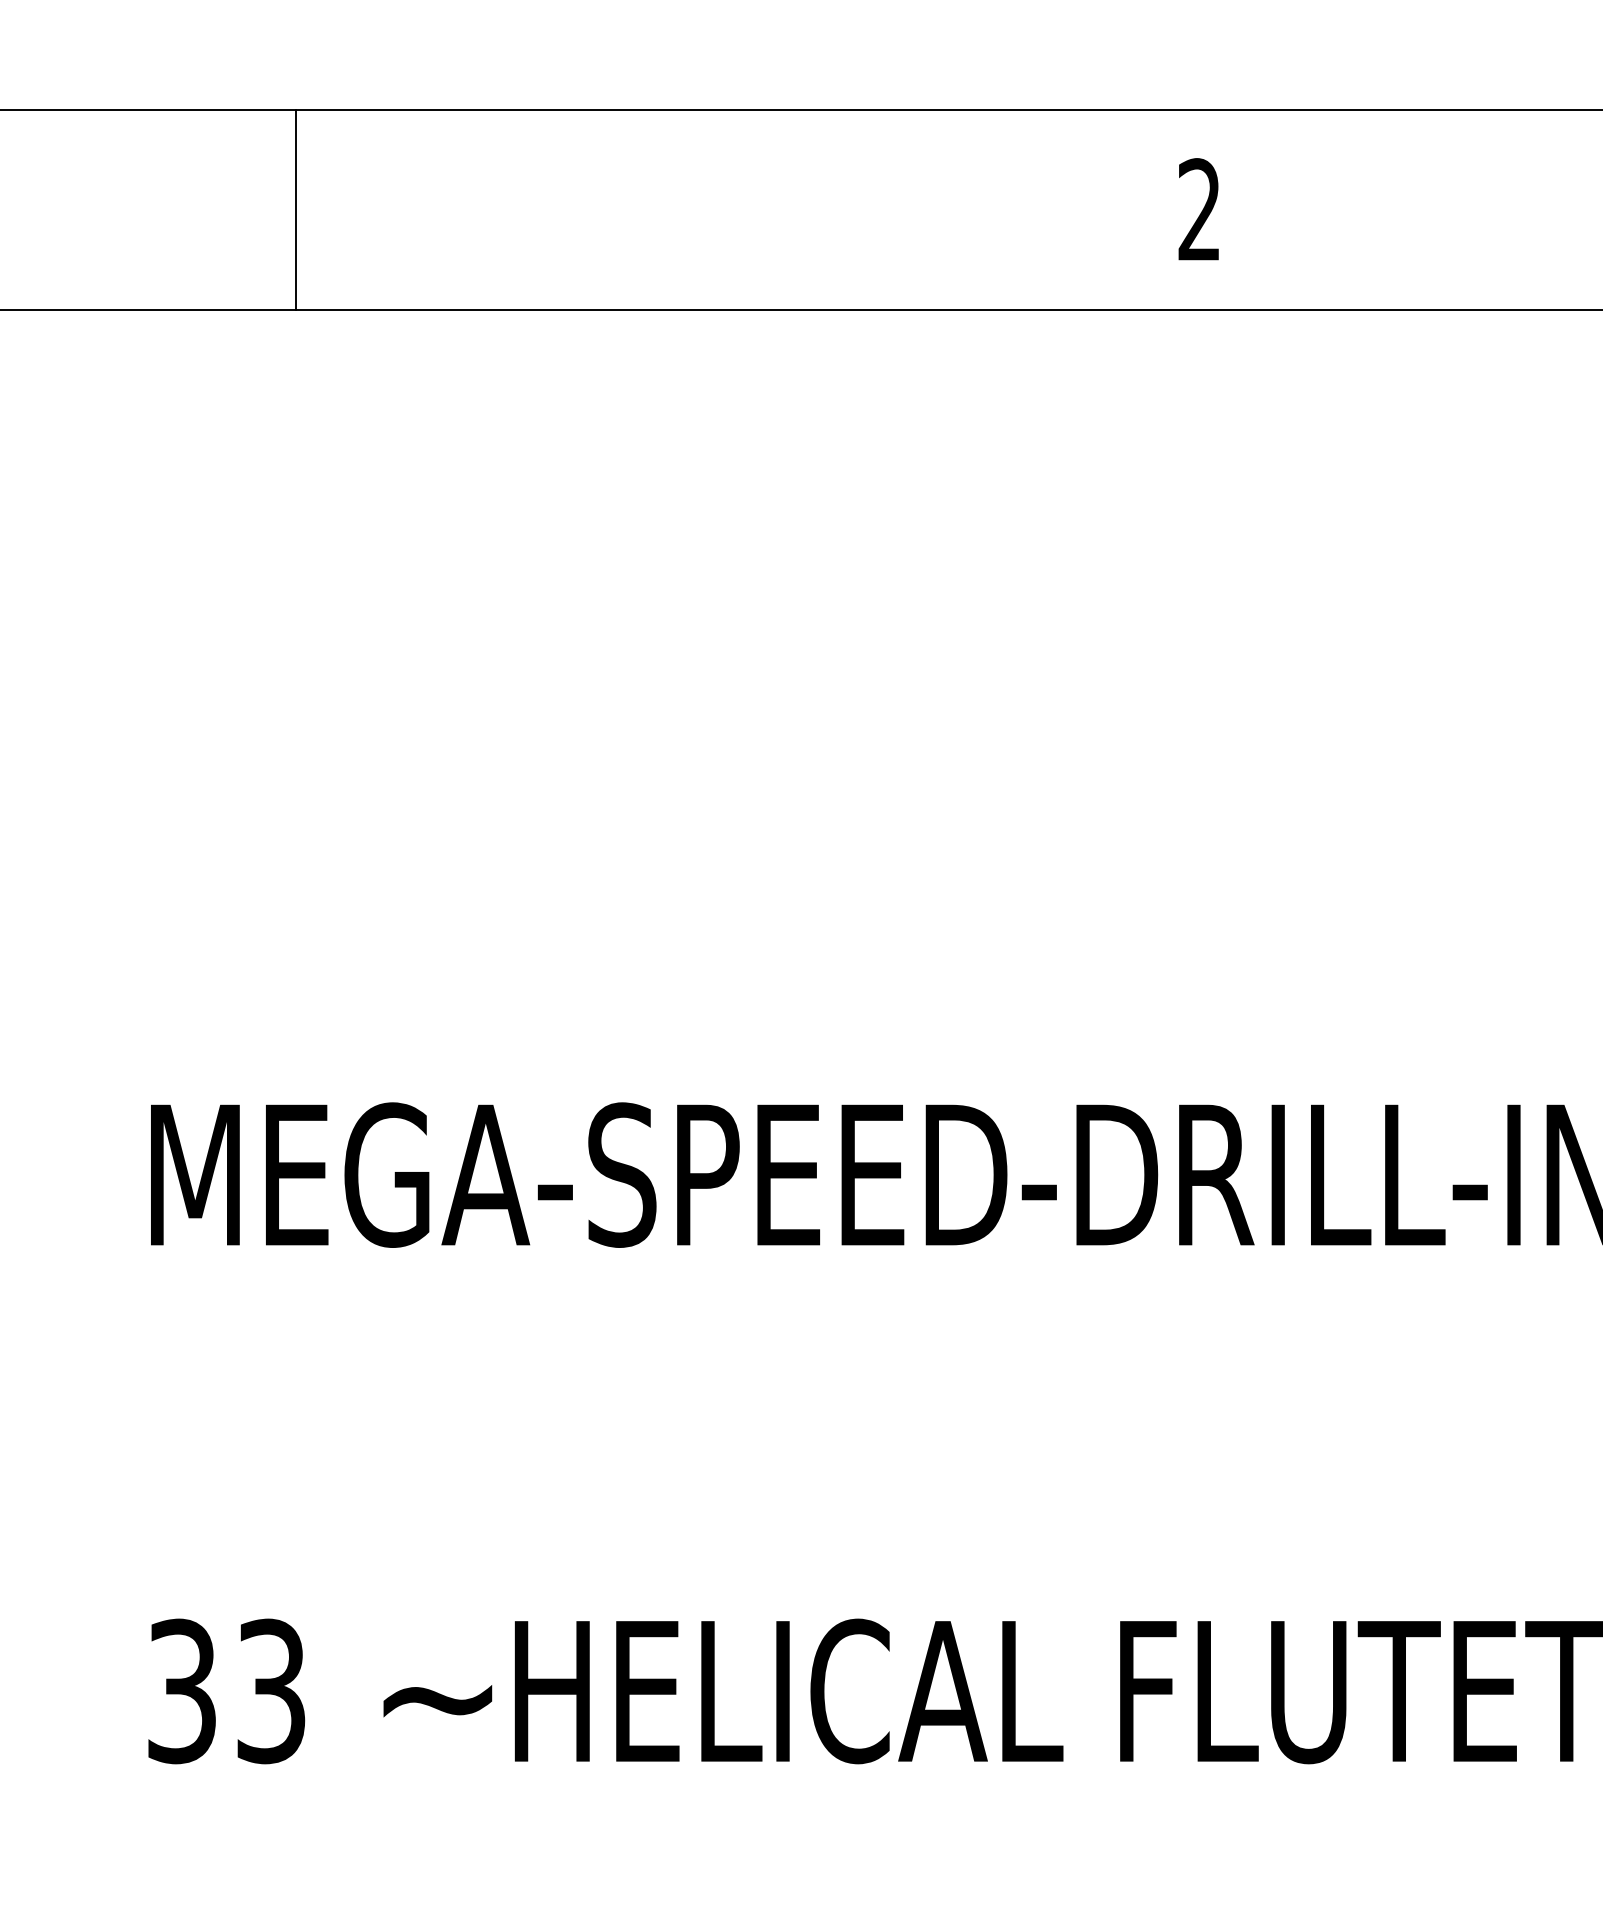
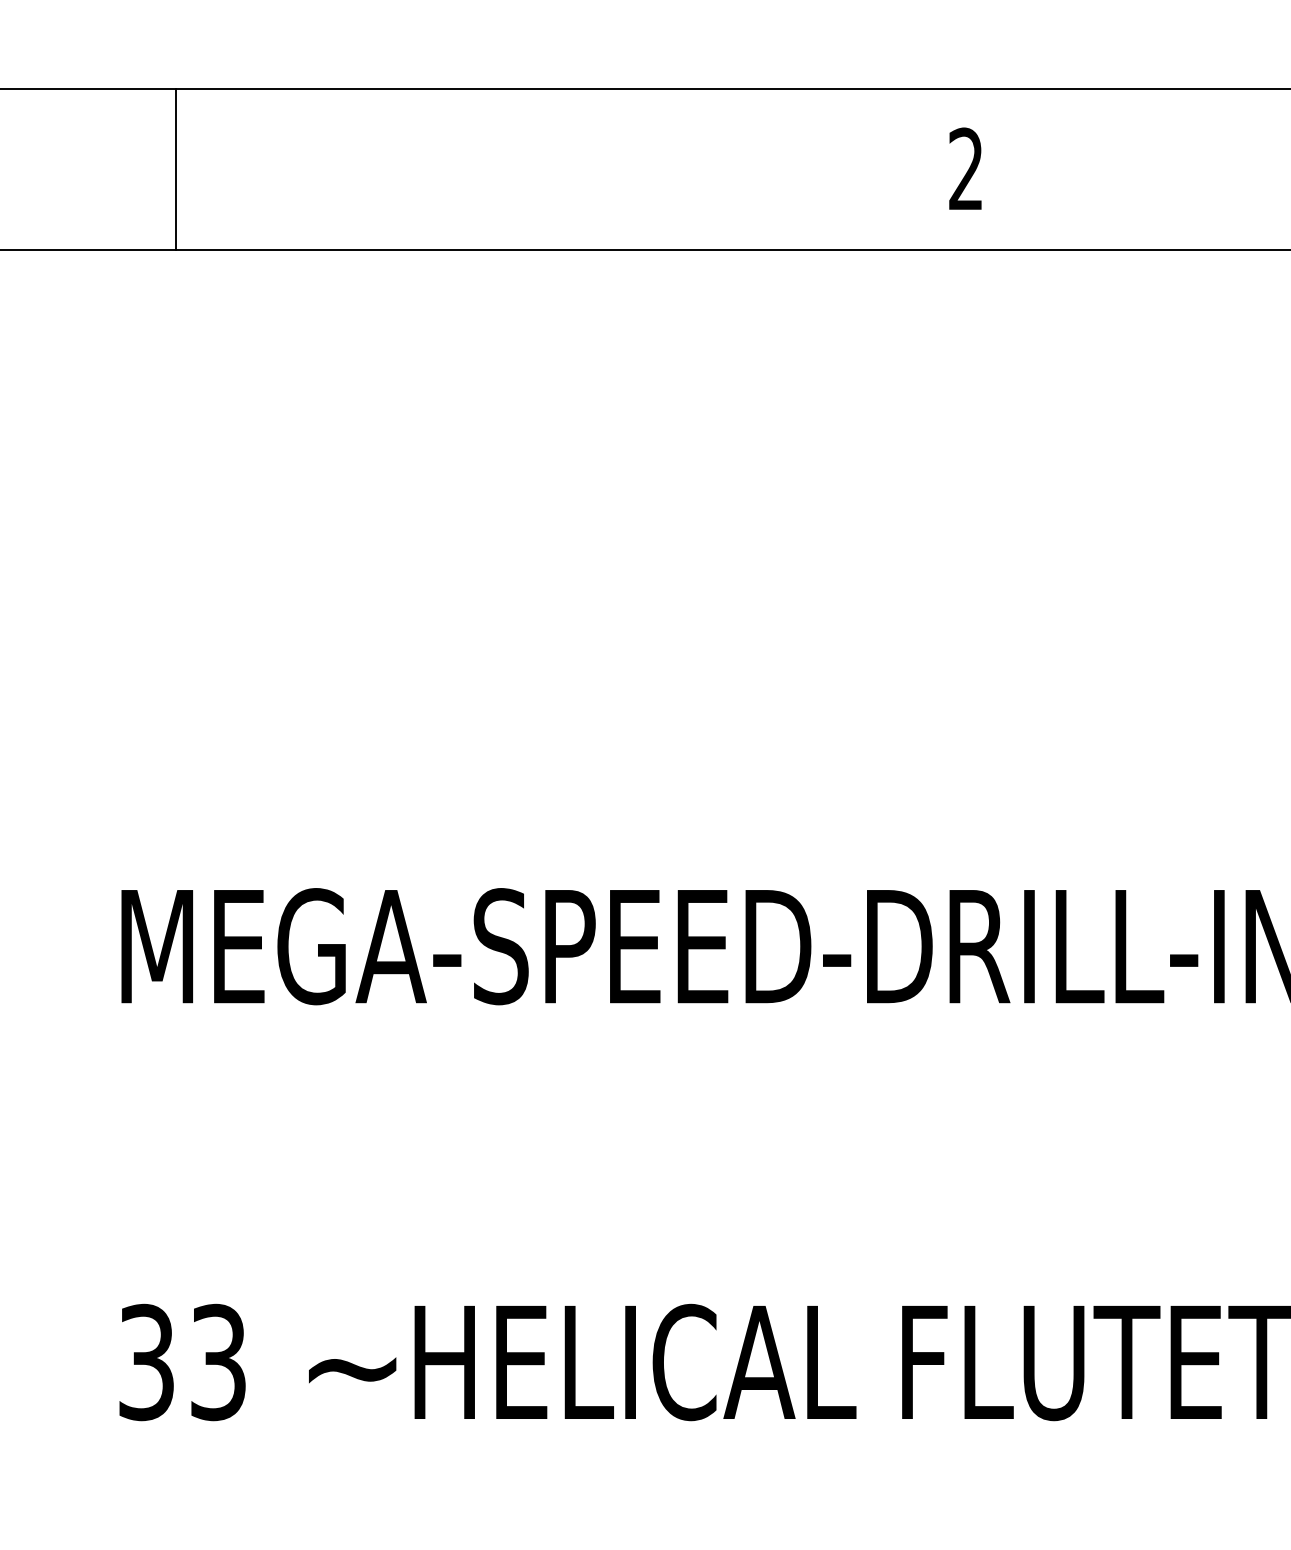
line: (296, 210) -> (175, 169), moved

